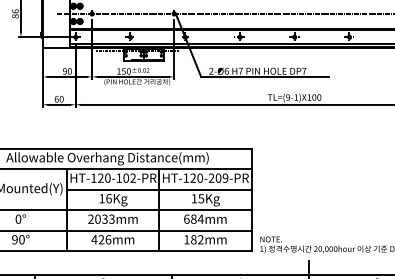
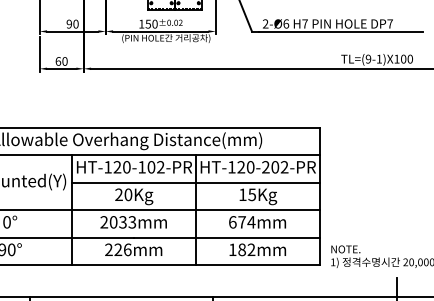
text: (225, 178) -> (284, 167), HT-120-209-PR -> HT-120-202-PR
text: (105, 198) -> (123, 194), 16Kg -> 20Kg
text: (193, 218) -> (241, 221), 684mm -> 674mm
text: (94, 239) -> (108, 249), 426mm -> 226mm

